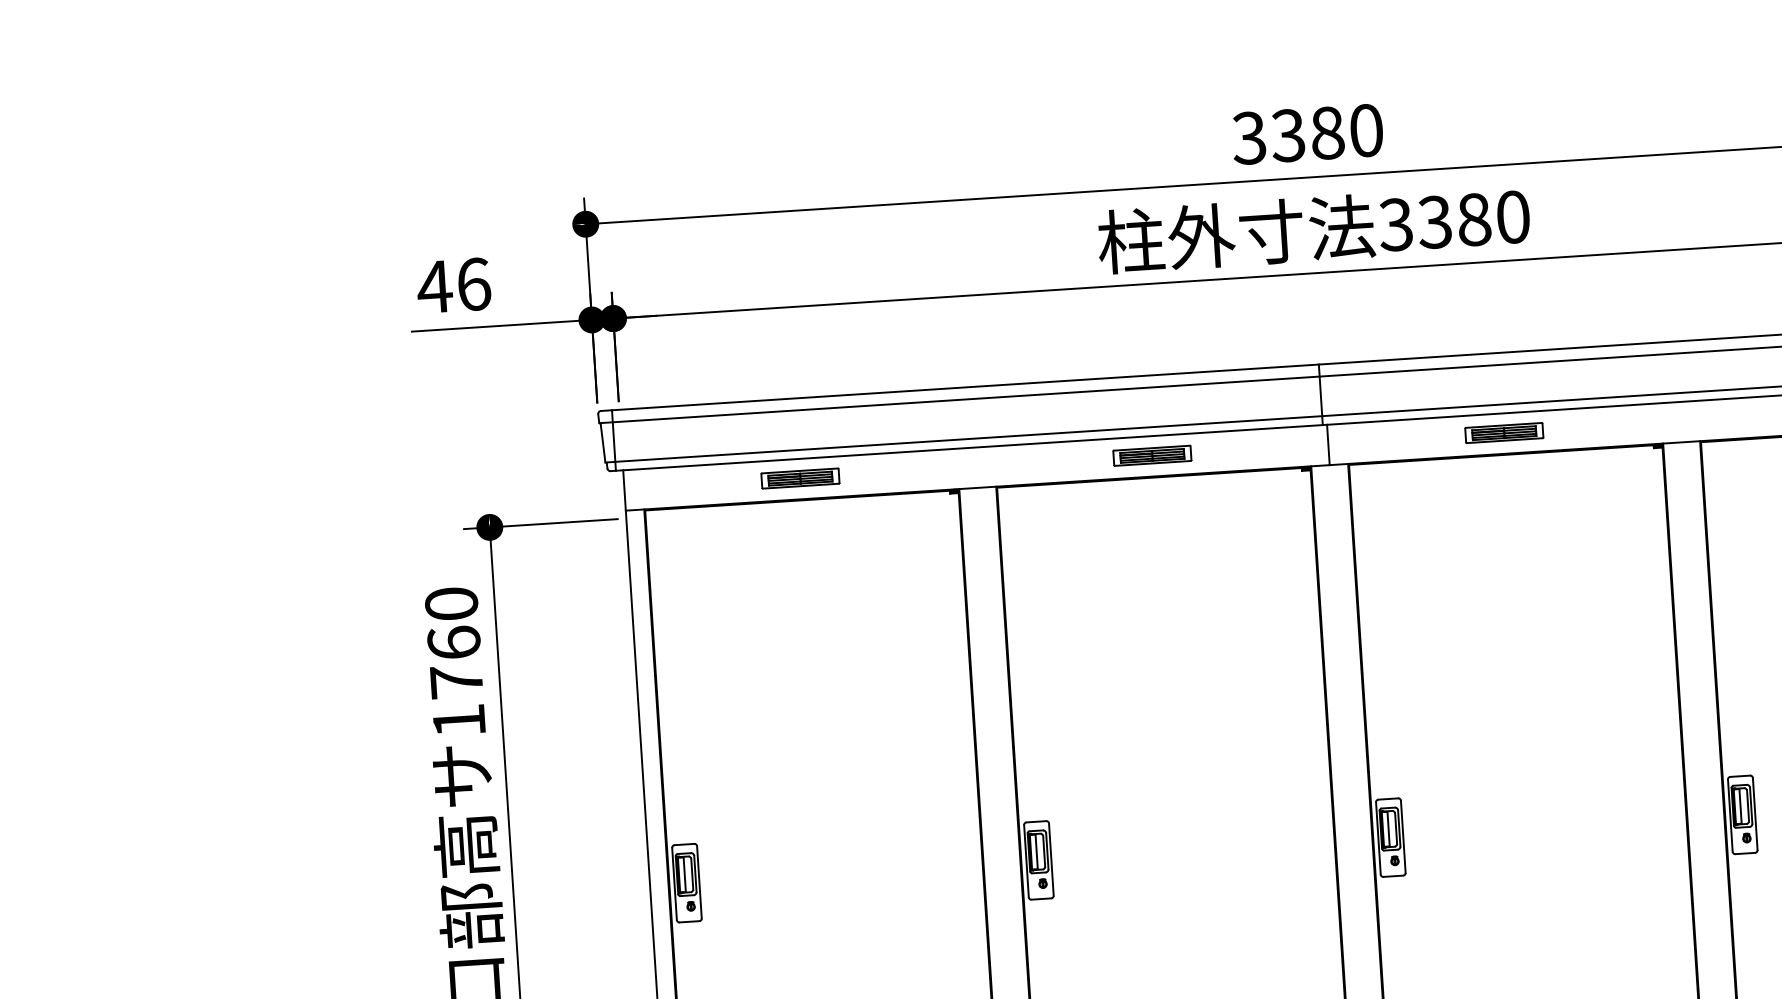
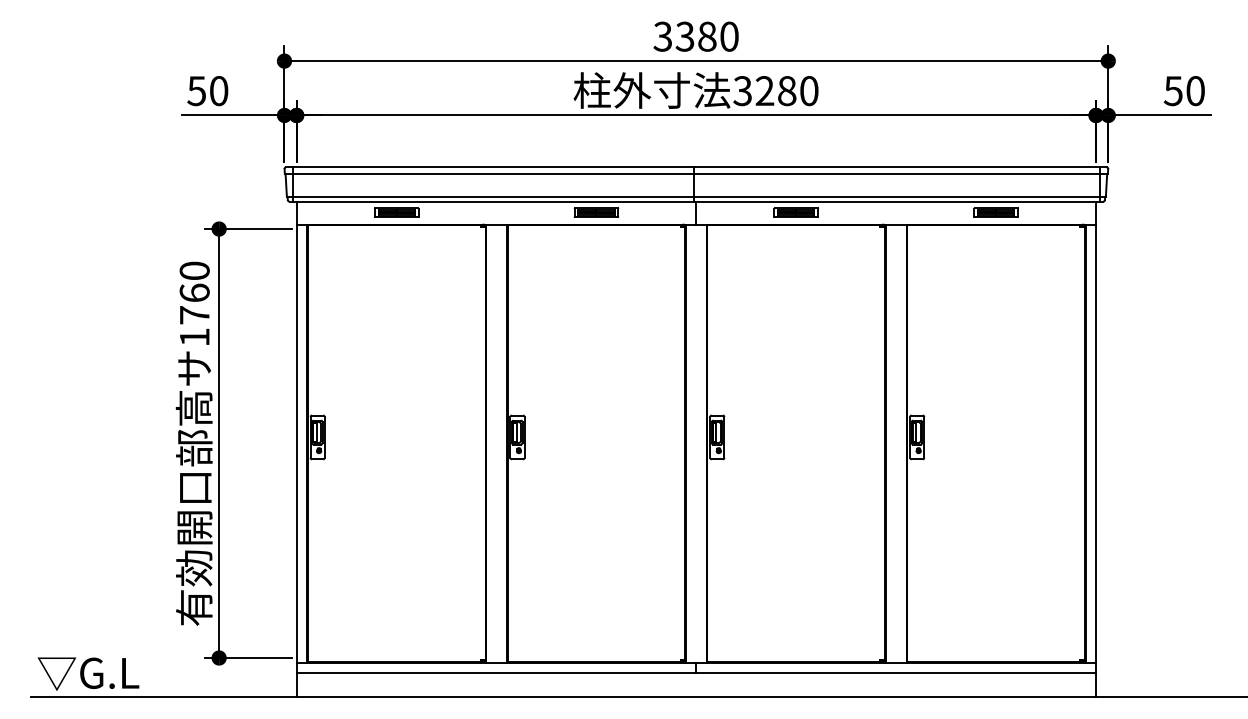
text: (1434, 223) -> (764, 91), 3380 -> 3280
text: (453, 286) -> (207, 91), 46 -> 50

